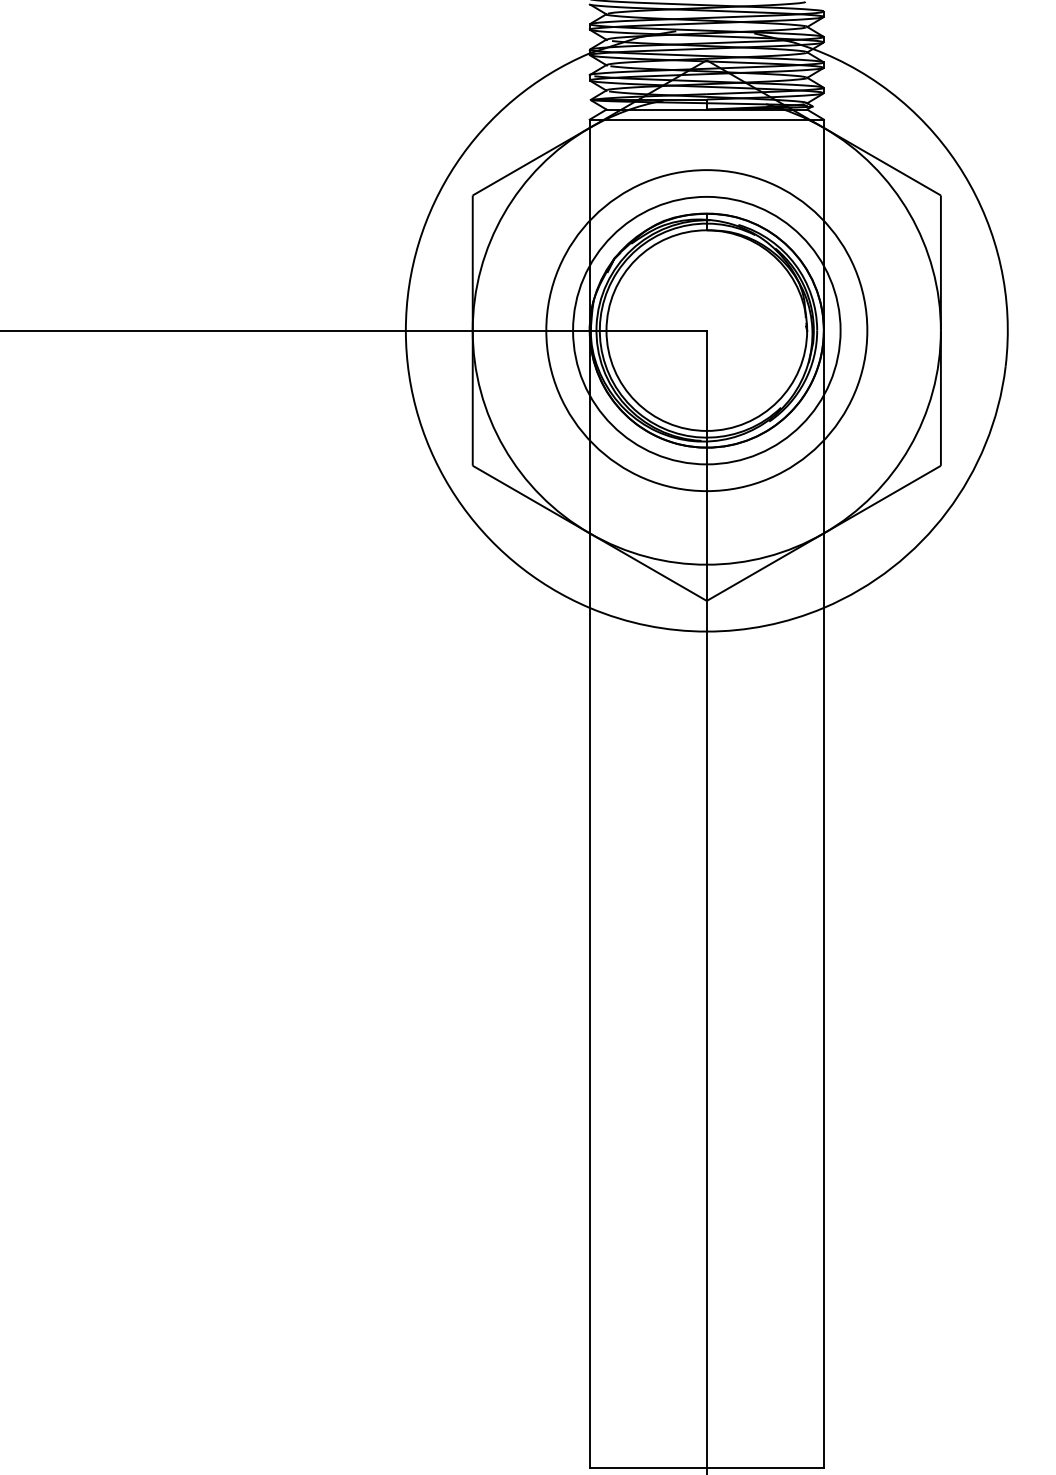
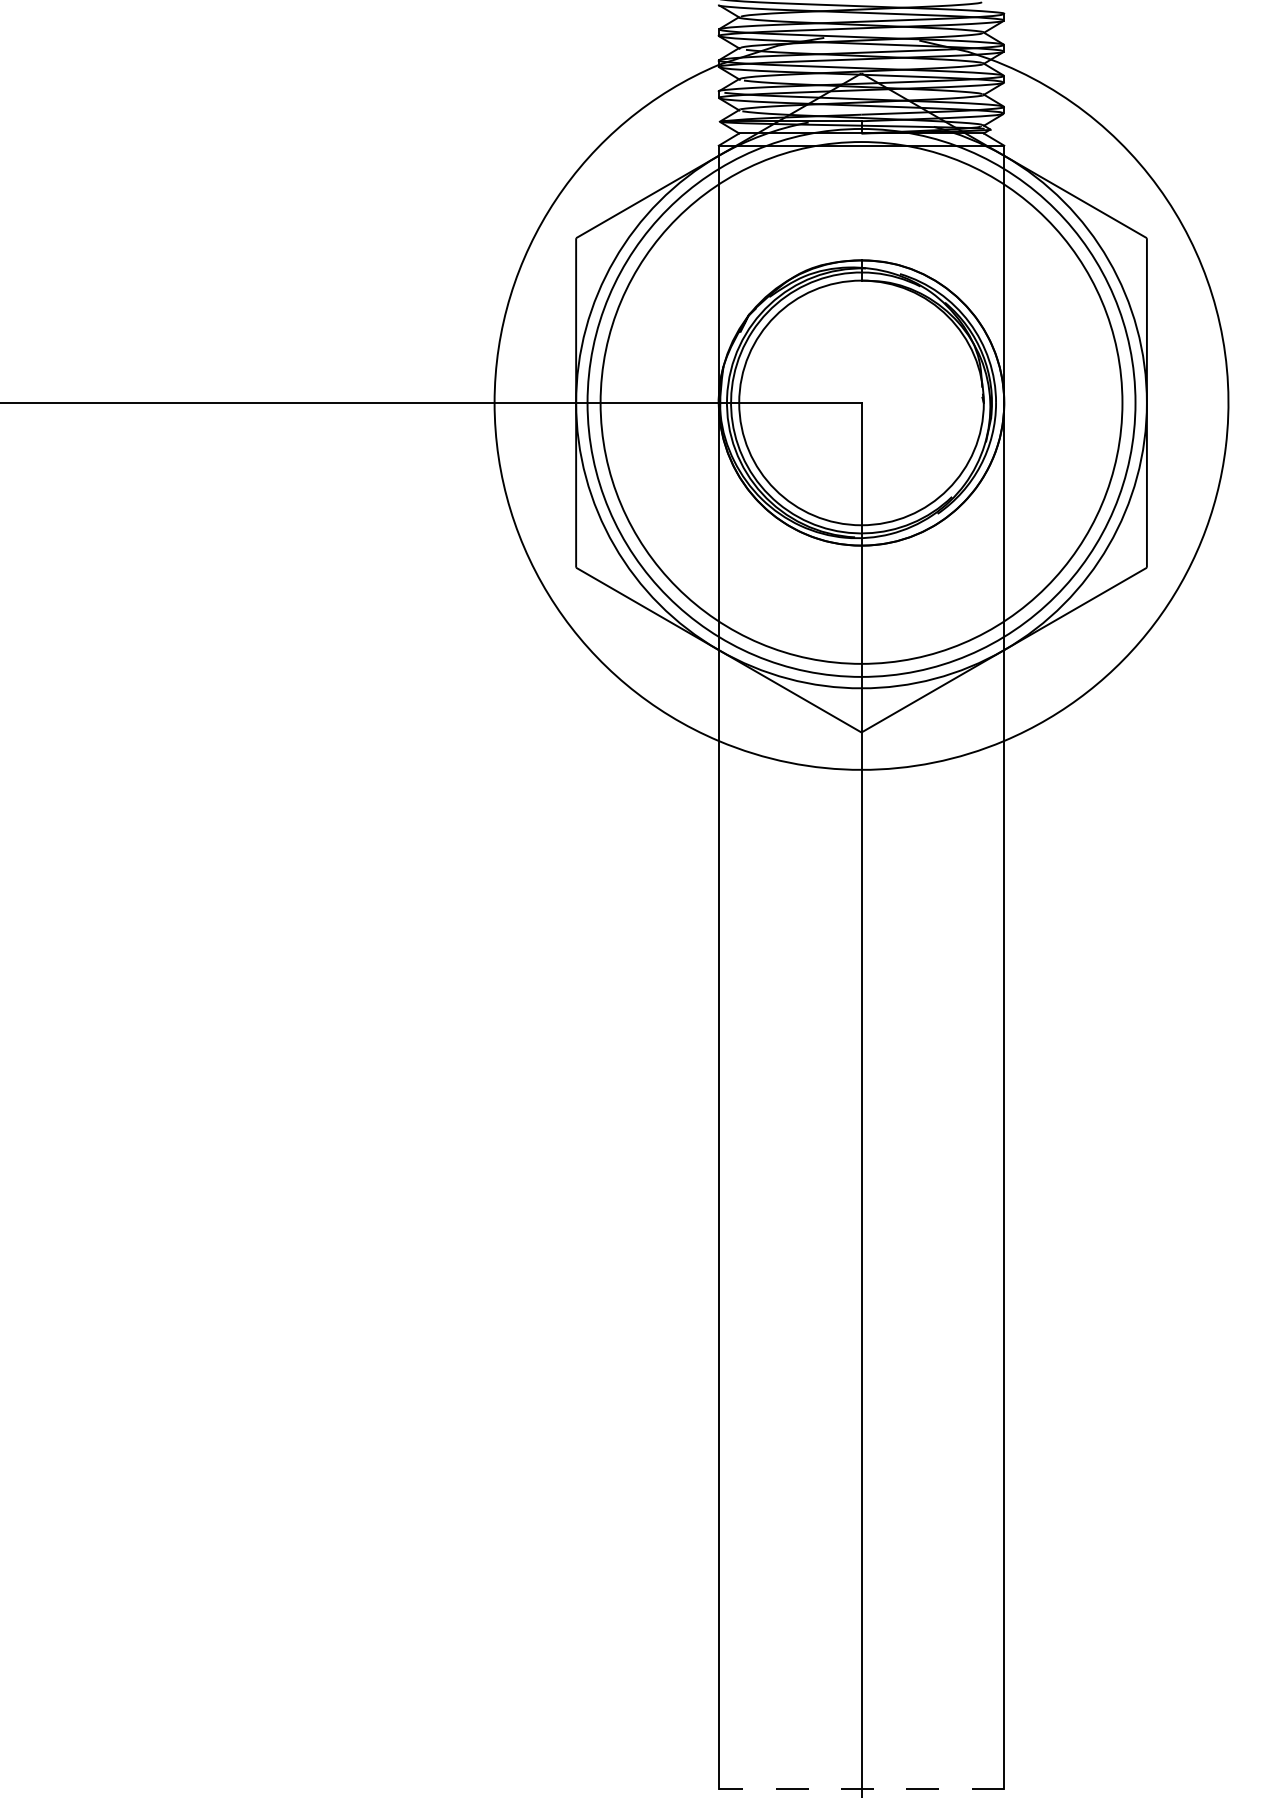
circle: (706, 330) -> (861, 402), size x1.4
circle: (706, 330) -> (861, 402), size x1.6
line: (706, 1467) -> (861, 1789), solid -> dashed

